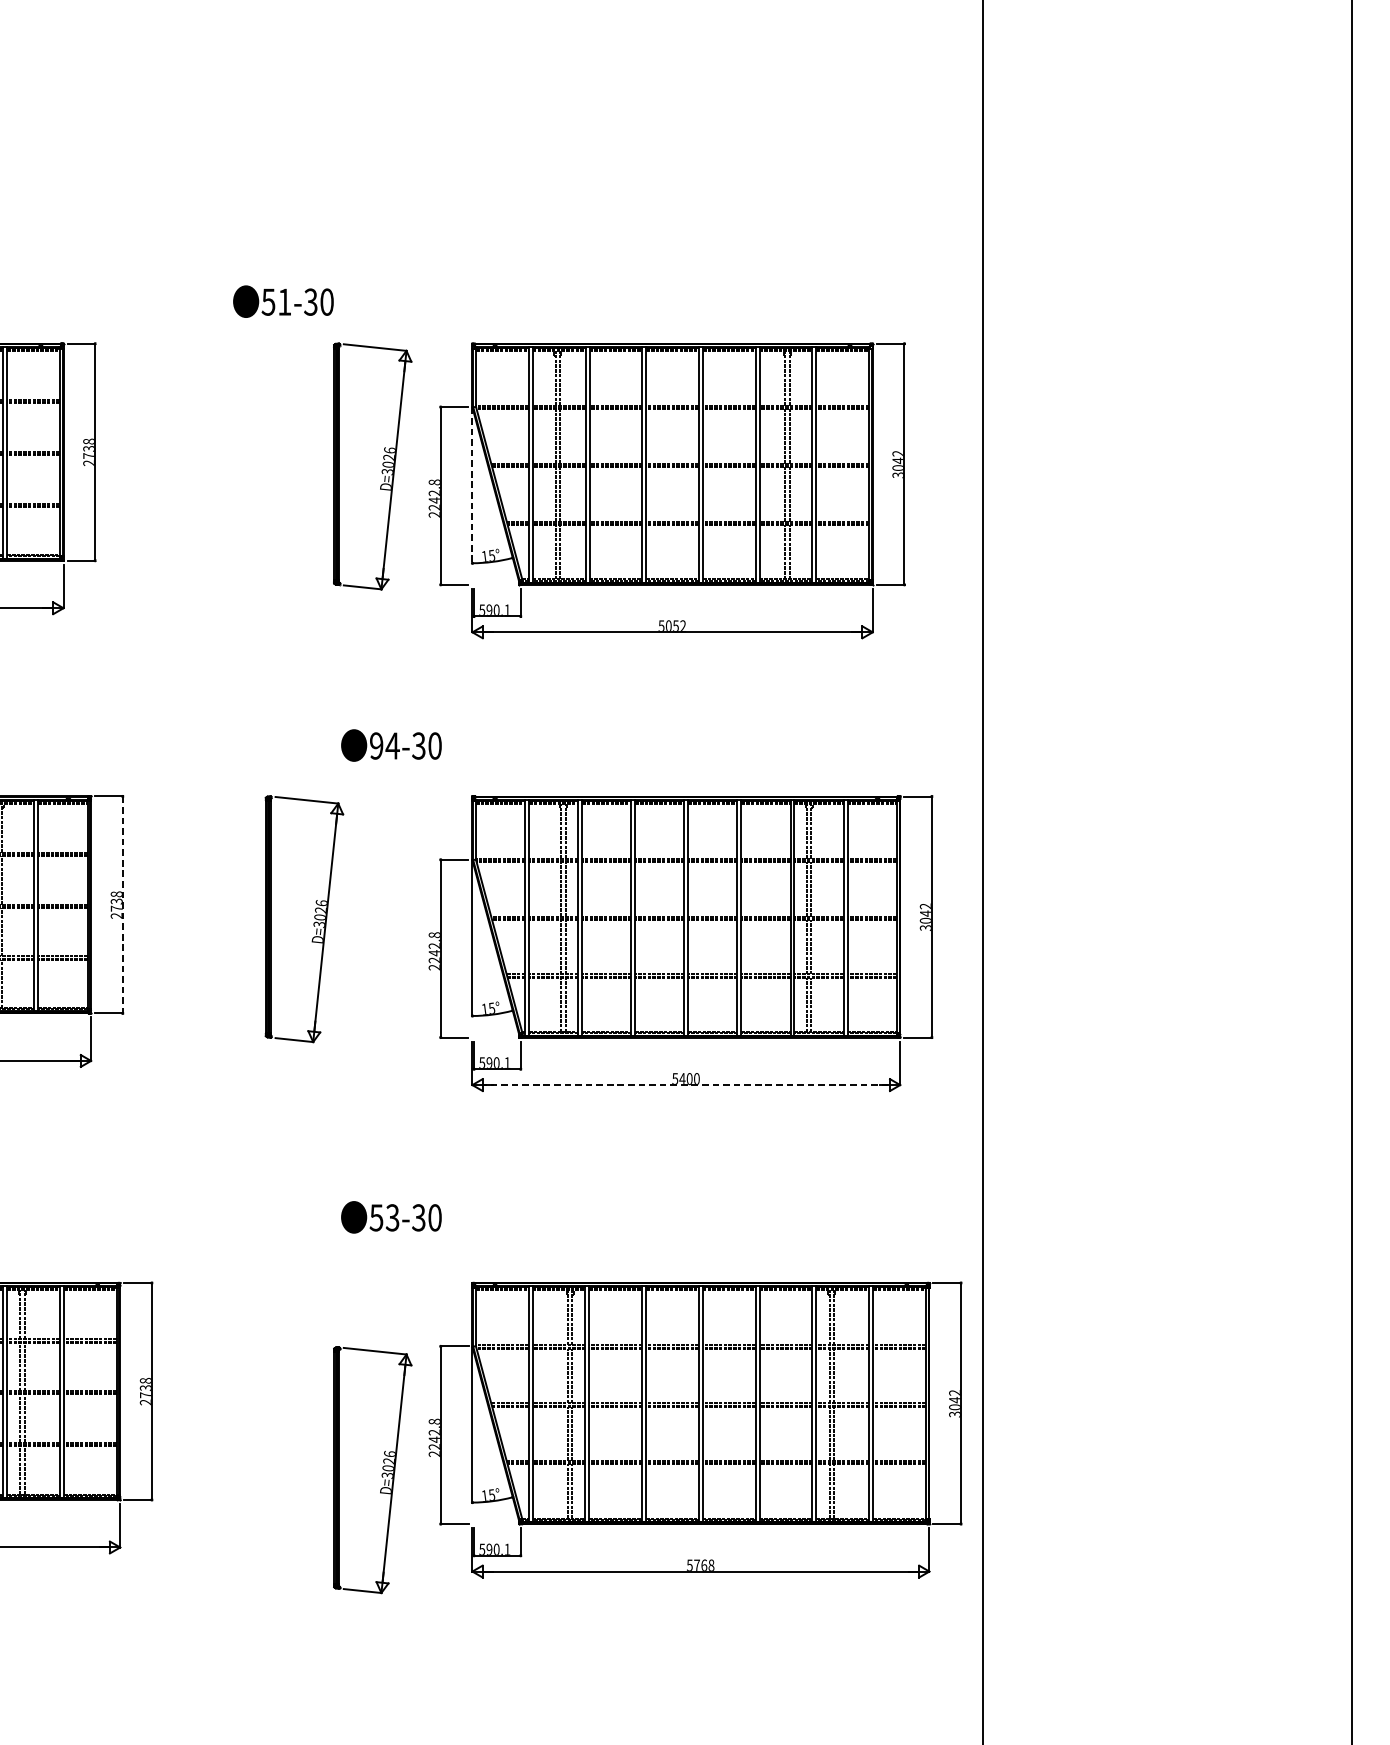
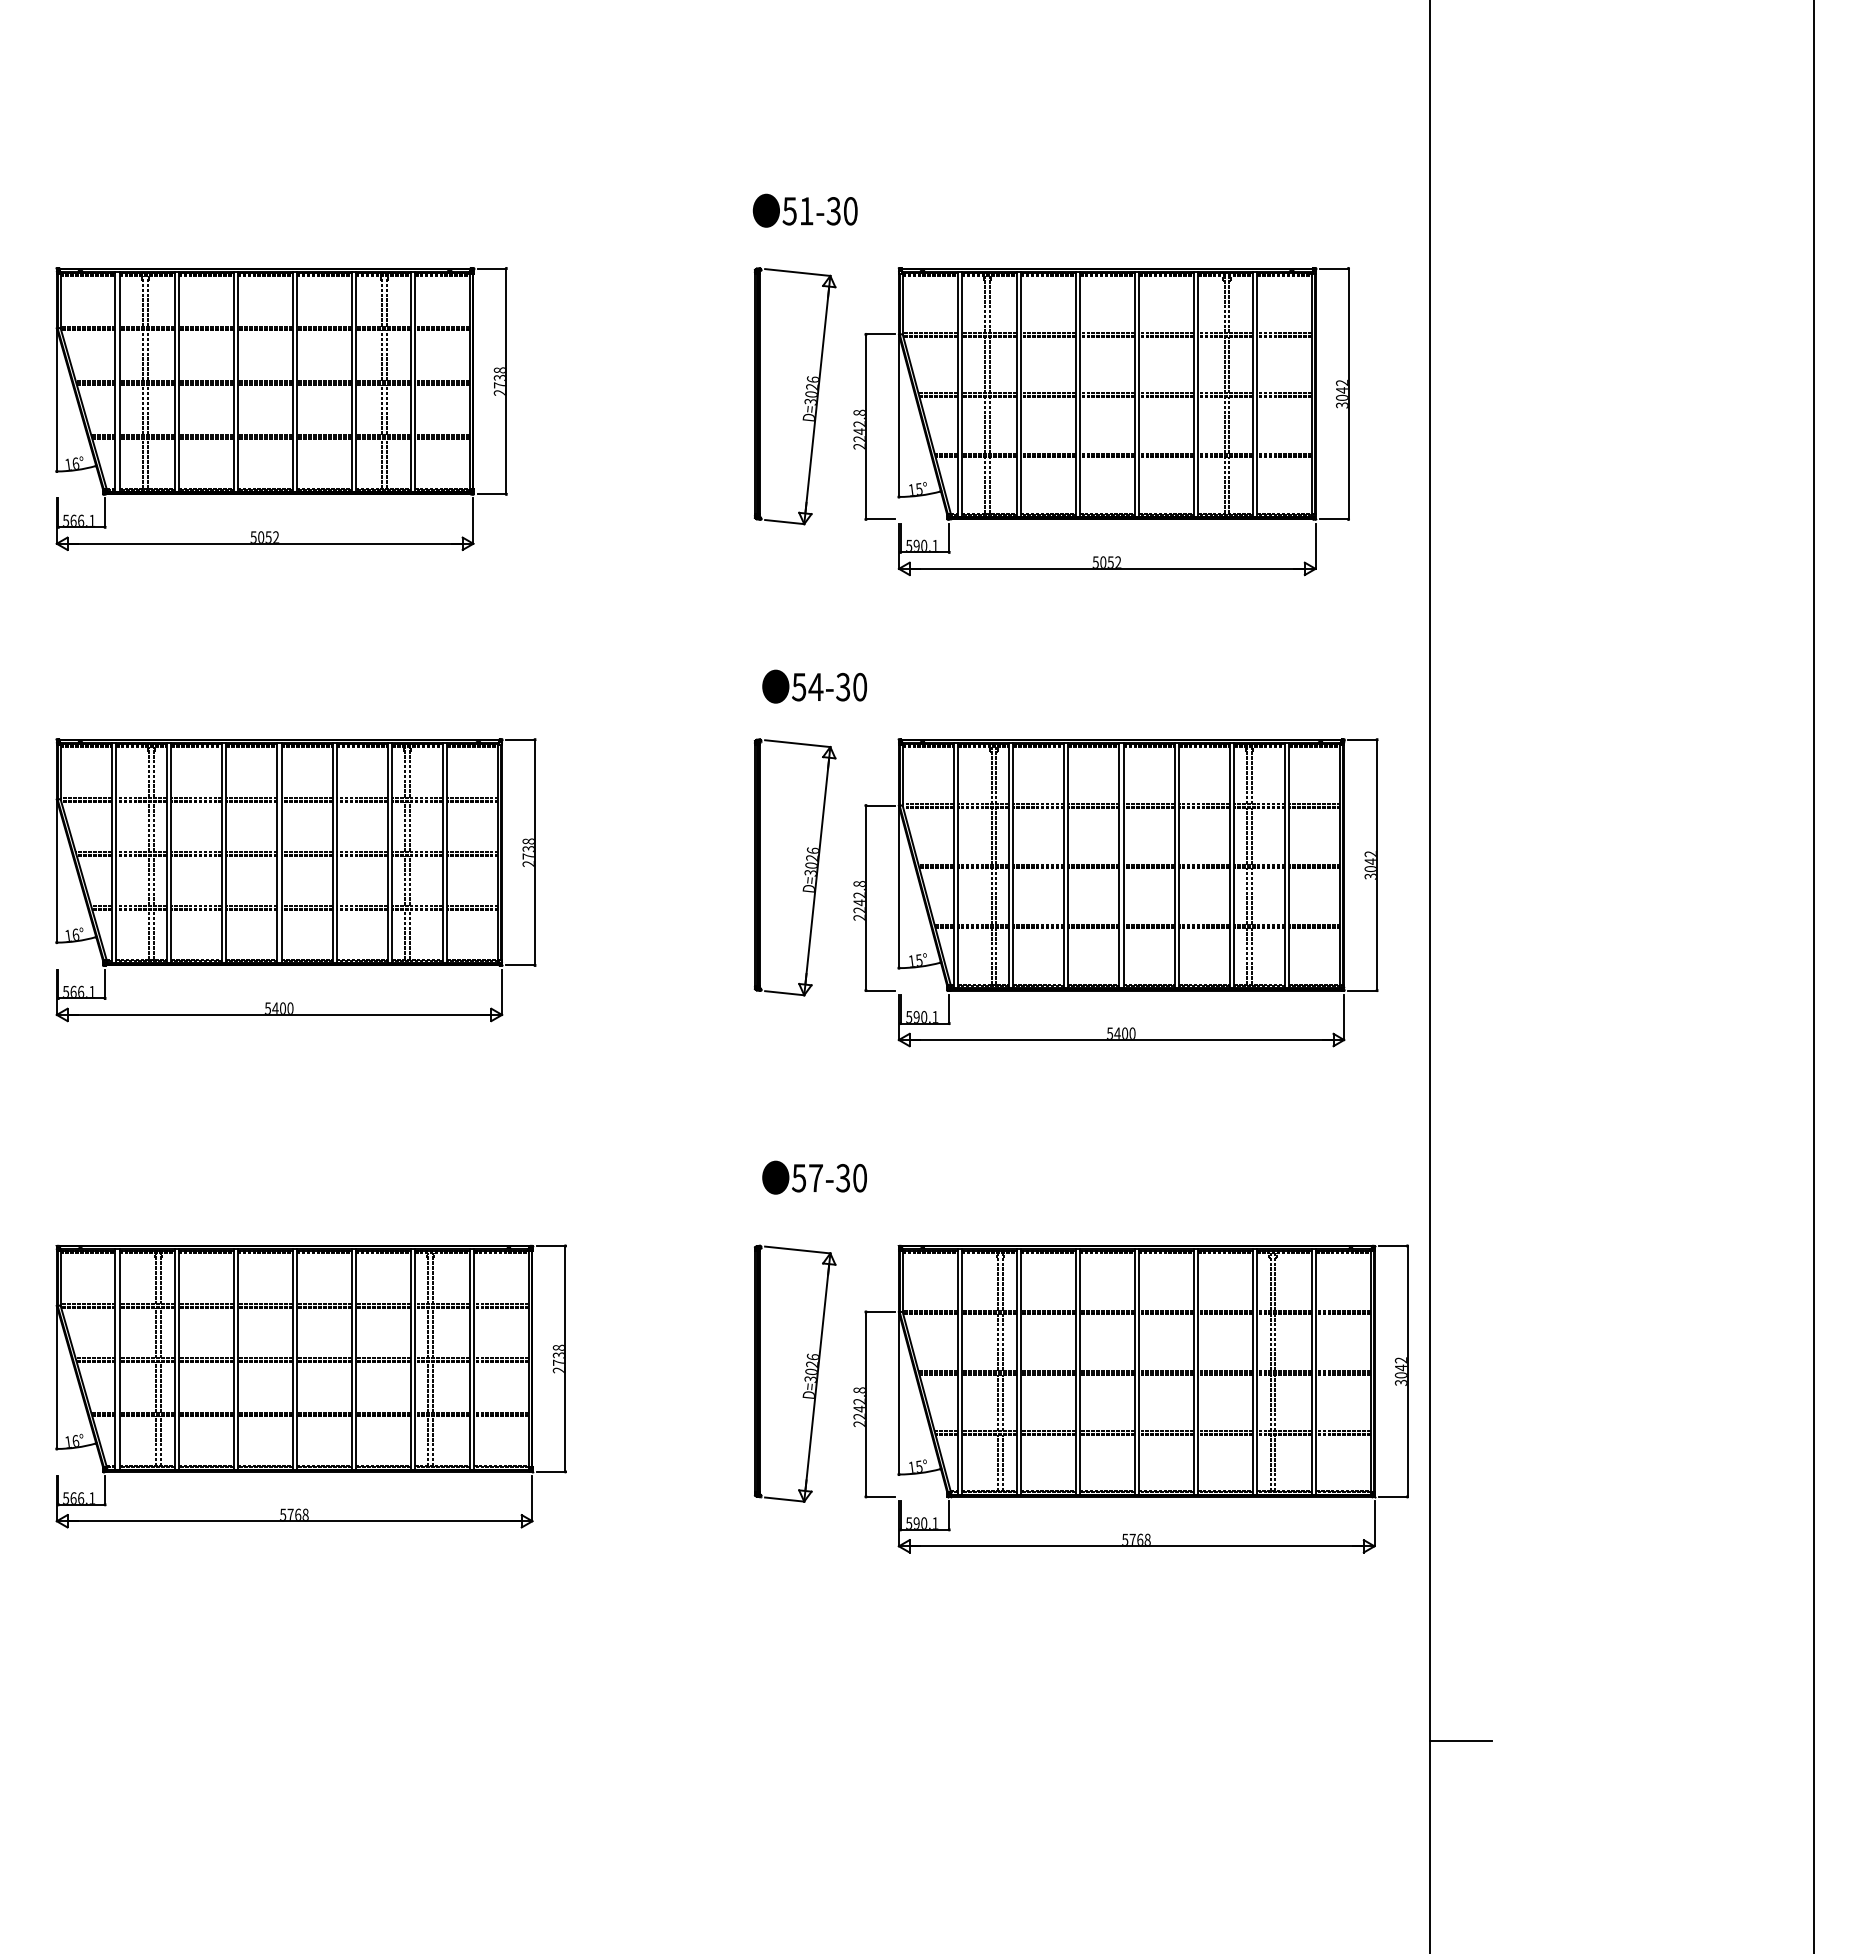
text: (282, 301) -> (804, 210), moved
line: (472, 485) -> (898, 416), dashed -> solid
text: (376, 745) -> (799, 686), 94-30 -> 54-30
line: (123, 904) -> (535, 852), dashed -> solid
part: (313, 923) -> (804, 871), moved
line: (686, 1085) -> (1121, 1040), dashed -> solid
text: (392, 1217) -> (815, 1177), 53-30 -> 57-30
part: (382, 1468) -> (805, 1372), moved

